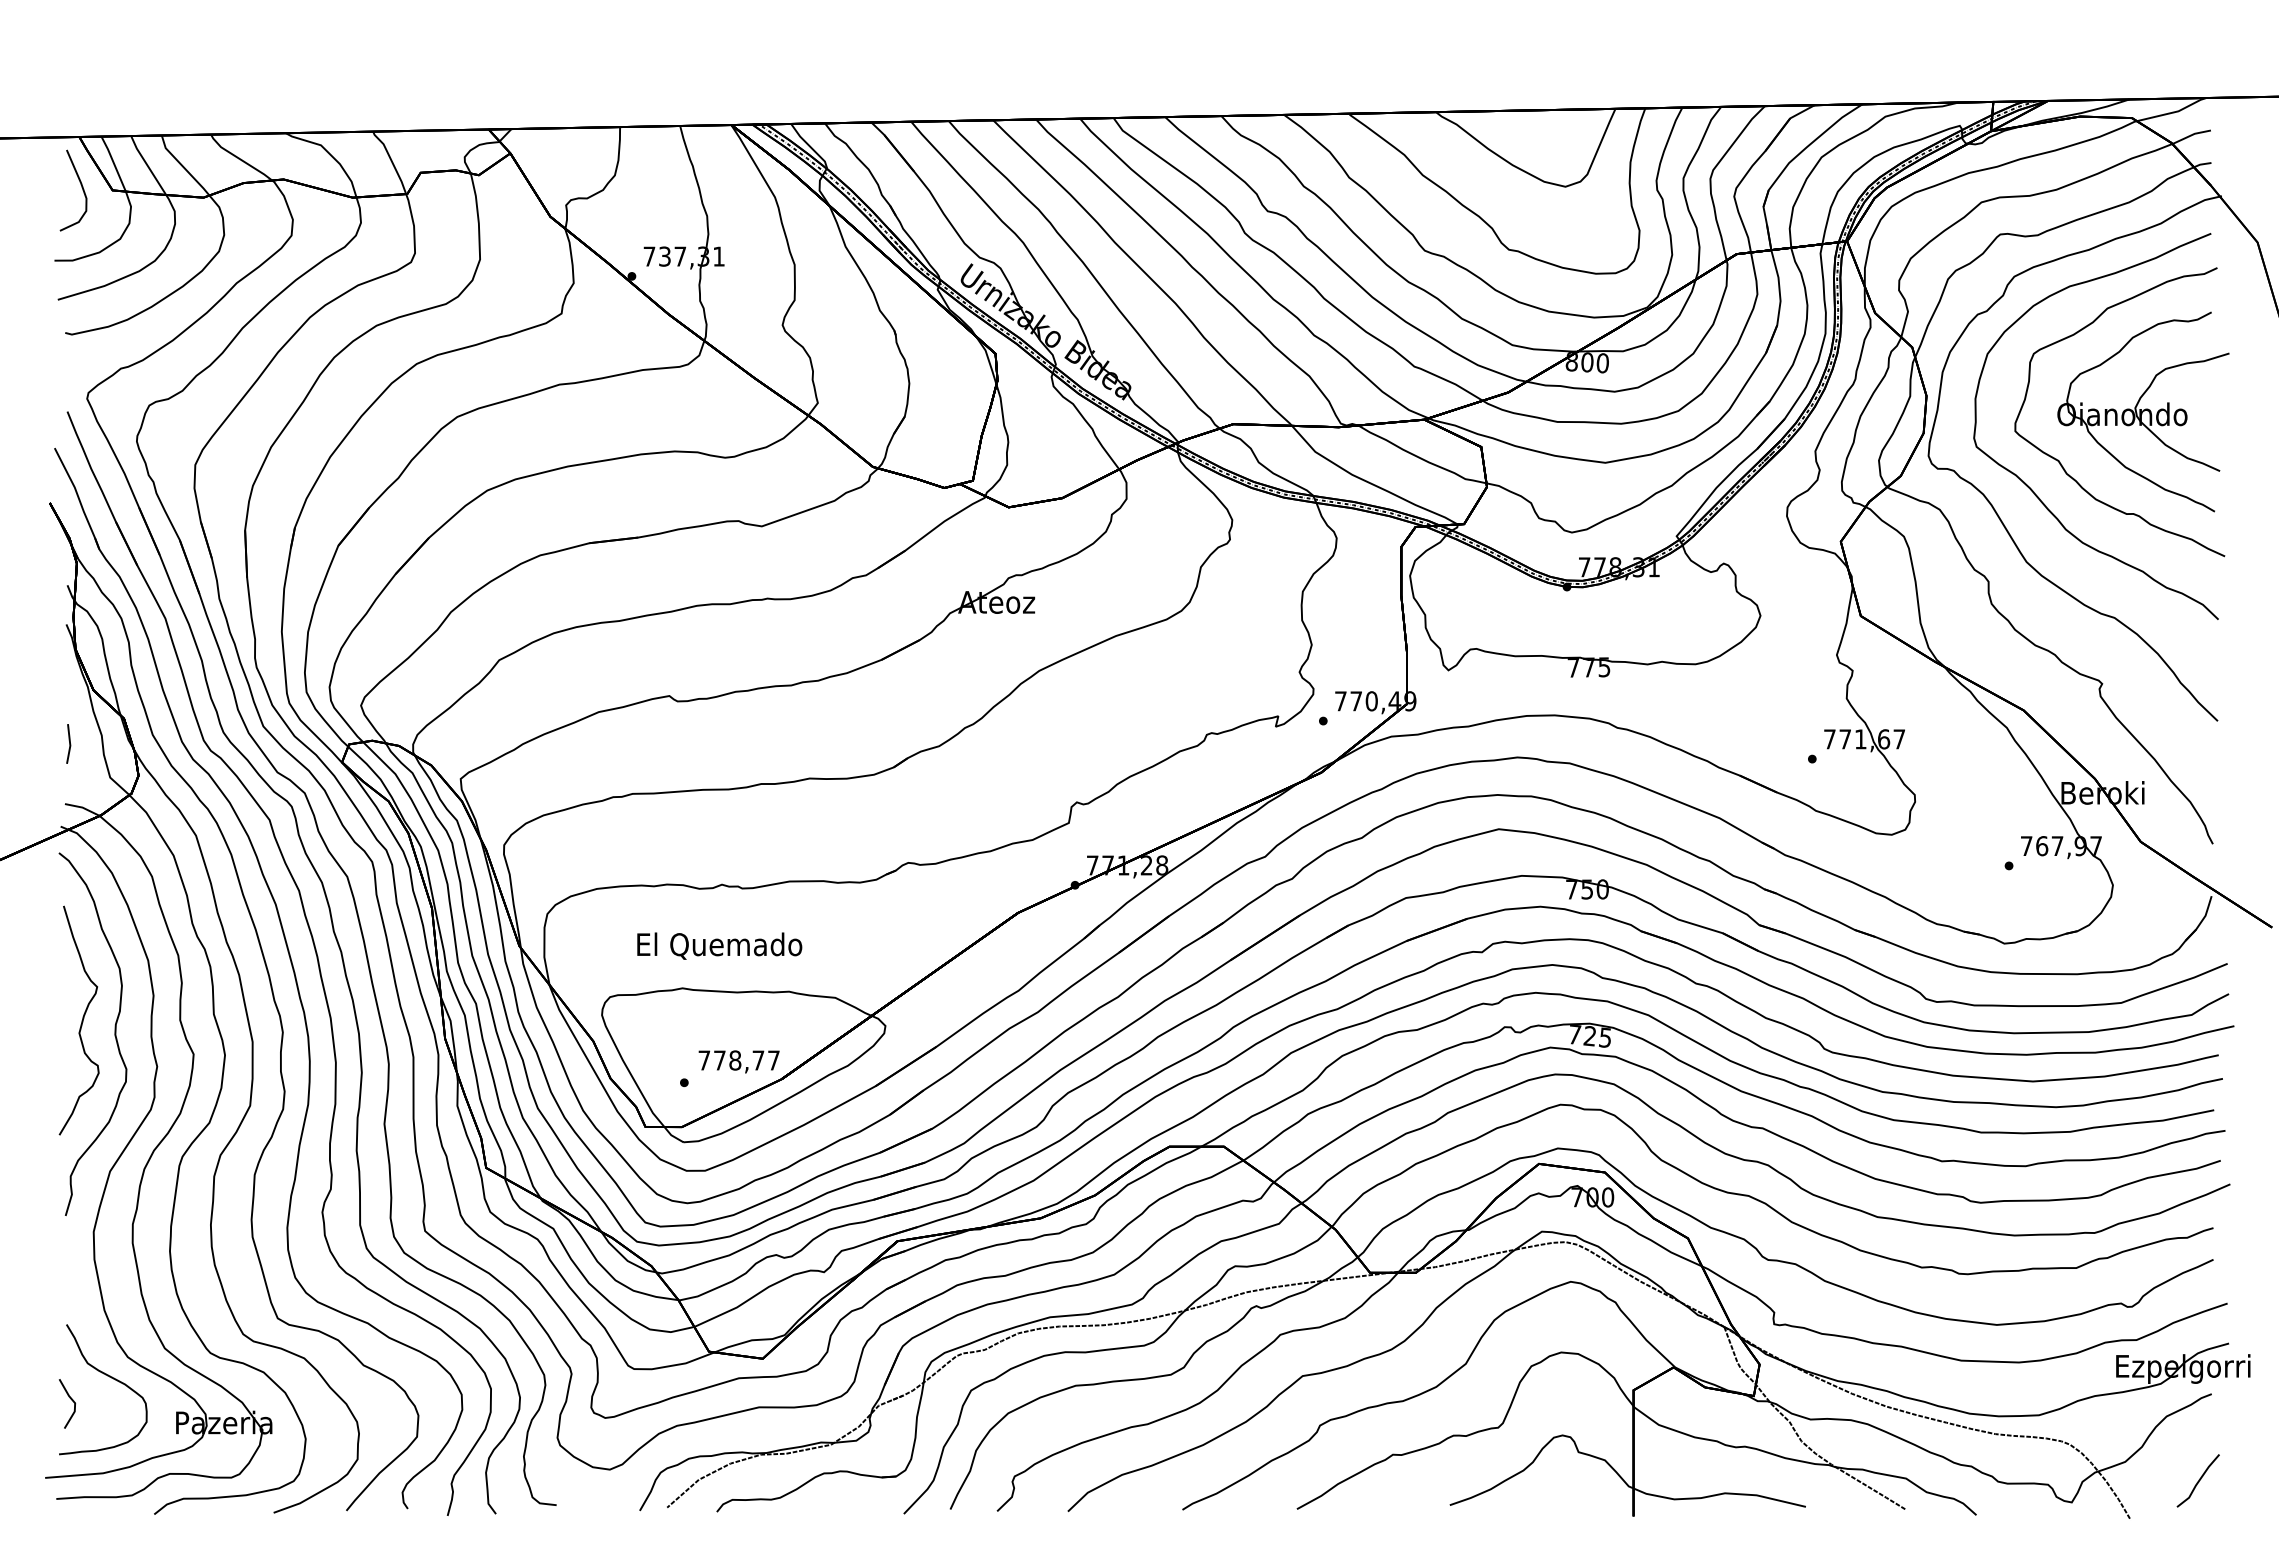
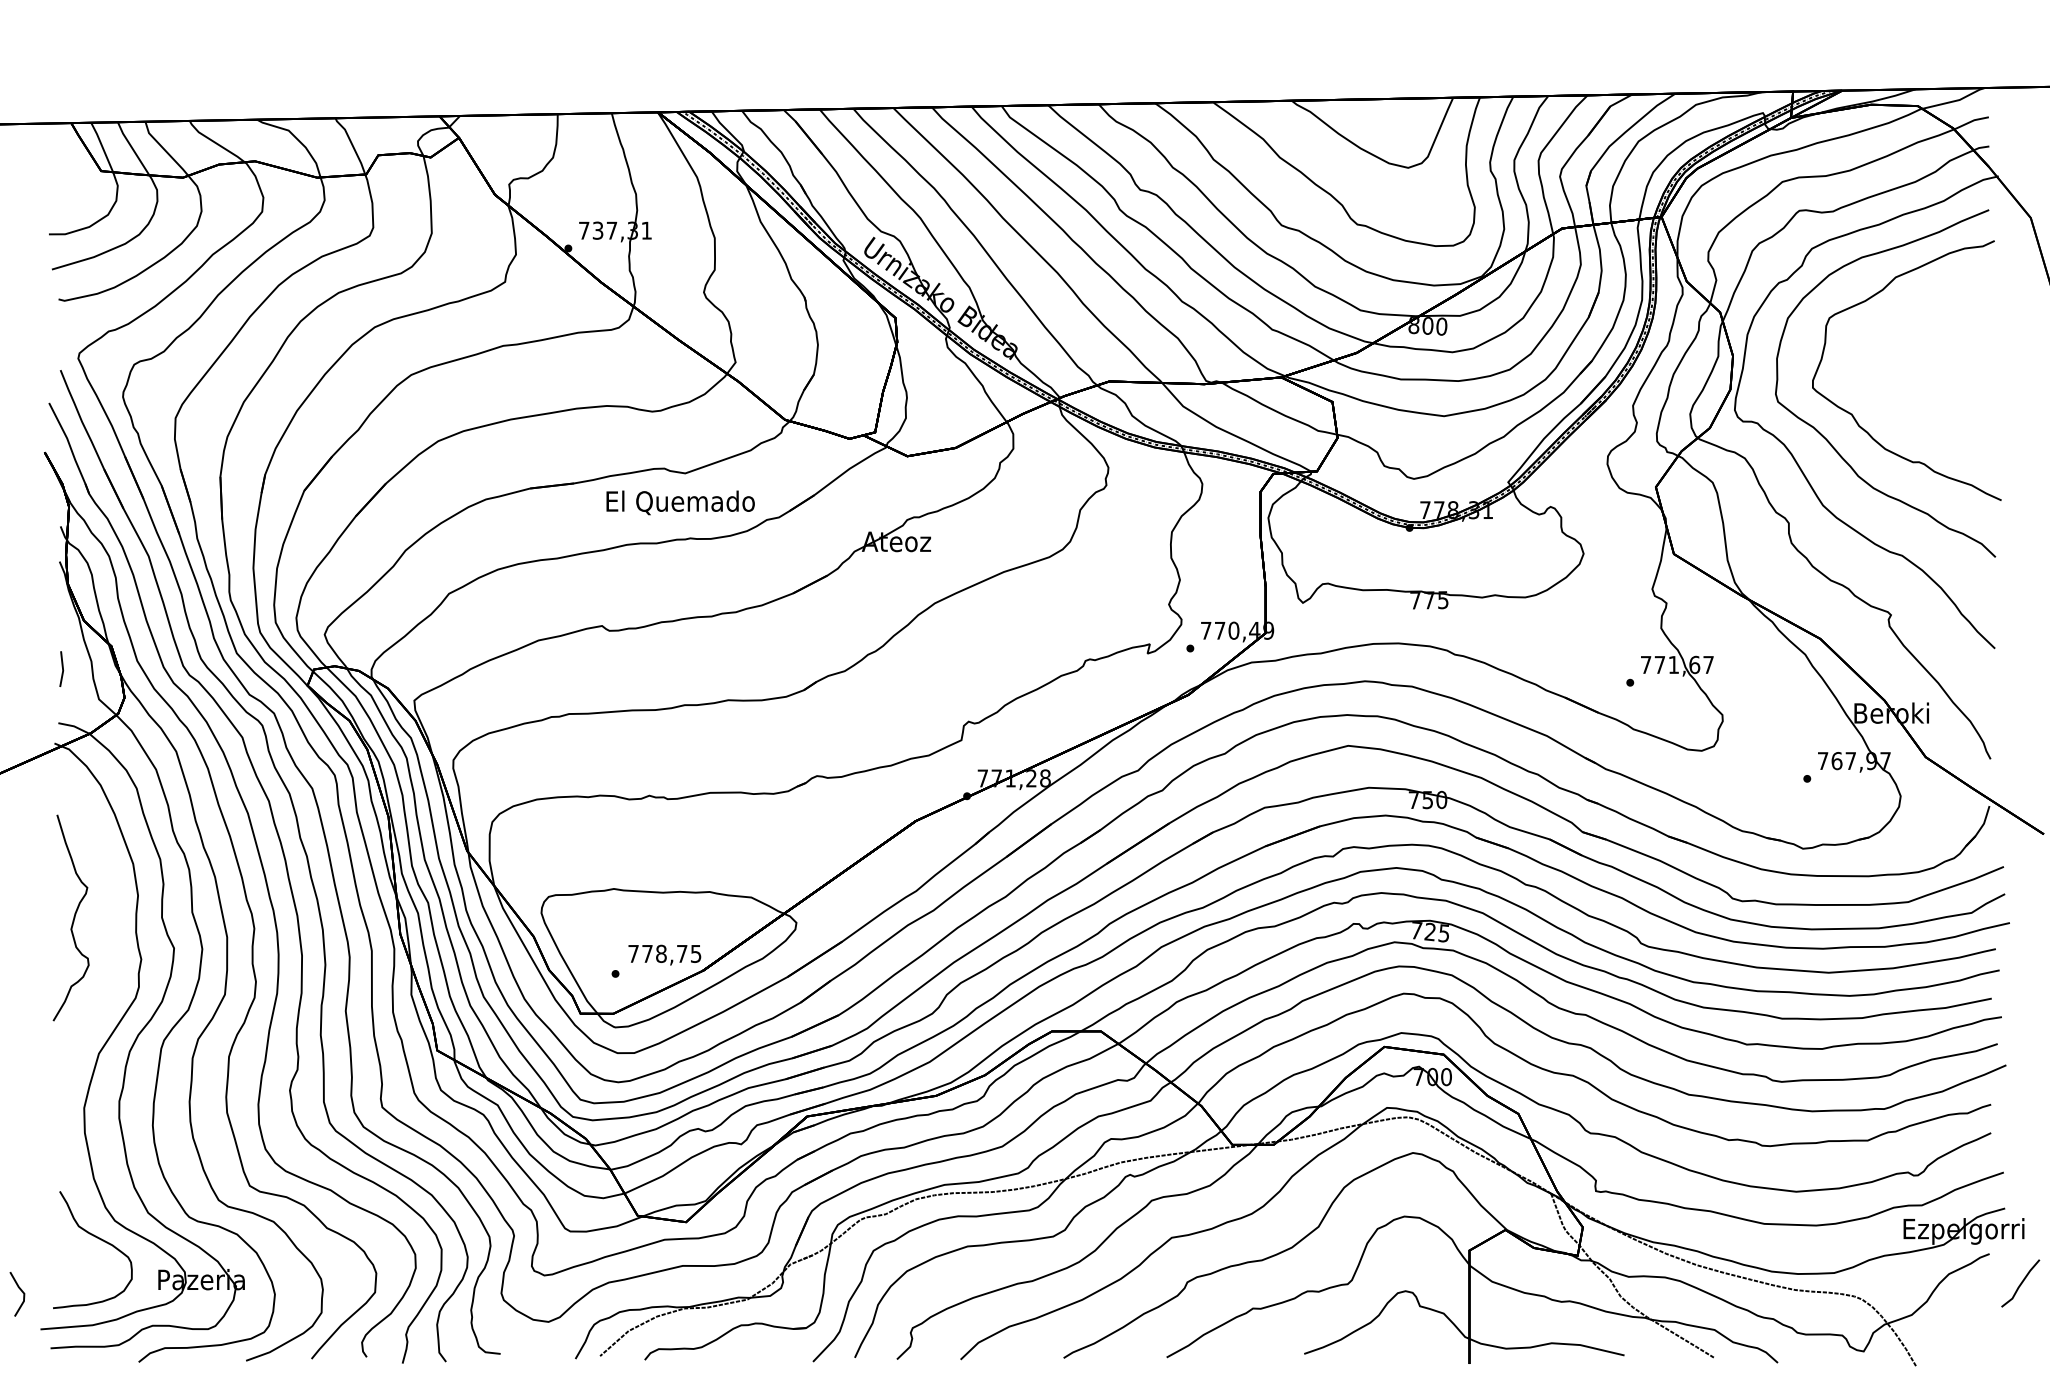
curve: (81, 187) -> (73, 168), removed
part: (2143, 411) -> (1928, 370), removed
text: (719, 945) -> (680, 502), moved
curve: (114, 1033) -> (102, 929), removed
text: (773, 1060) -> (695, 953), 778,77 -> 778,75
line: (70, 1399) -> (20, 1290), moved
line: (2198, 1480) -> (2020, 1283), moved

